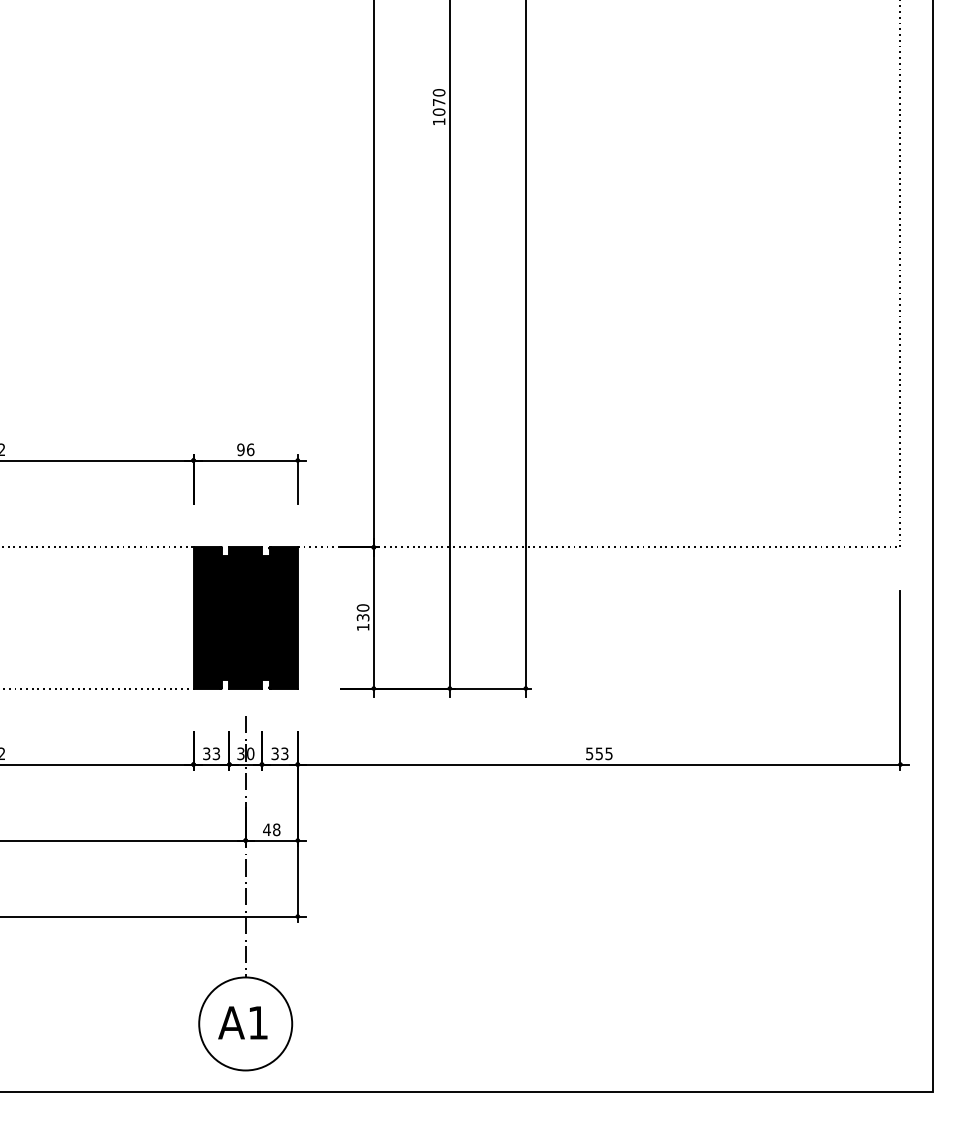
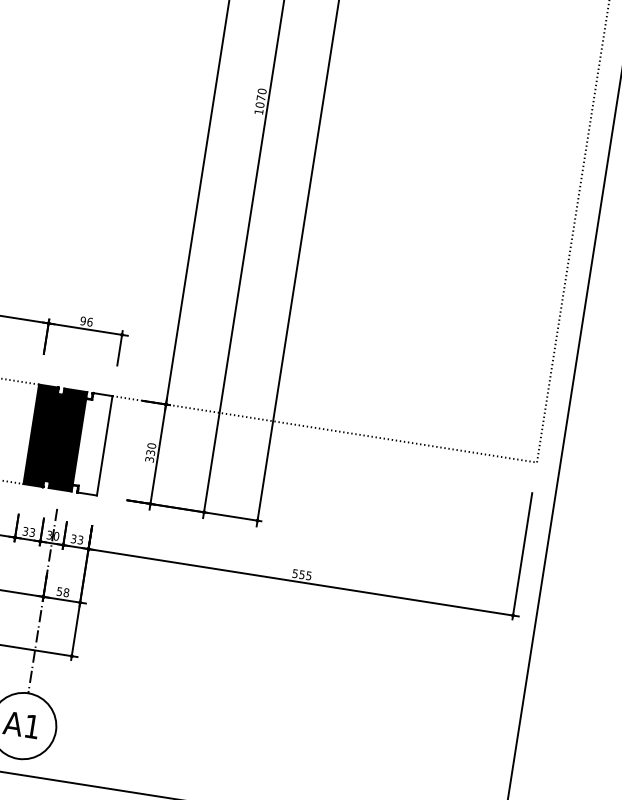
fill: (279, 617) -> (91, 443), removed
text: (362, 627) -> (149, 459), 130 -> 330
text: (266, 829) -> (59, 591), 48 -> 58

